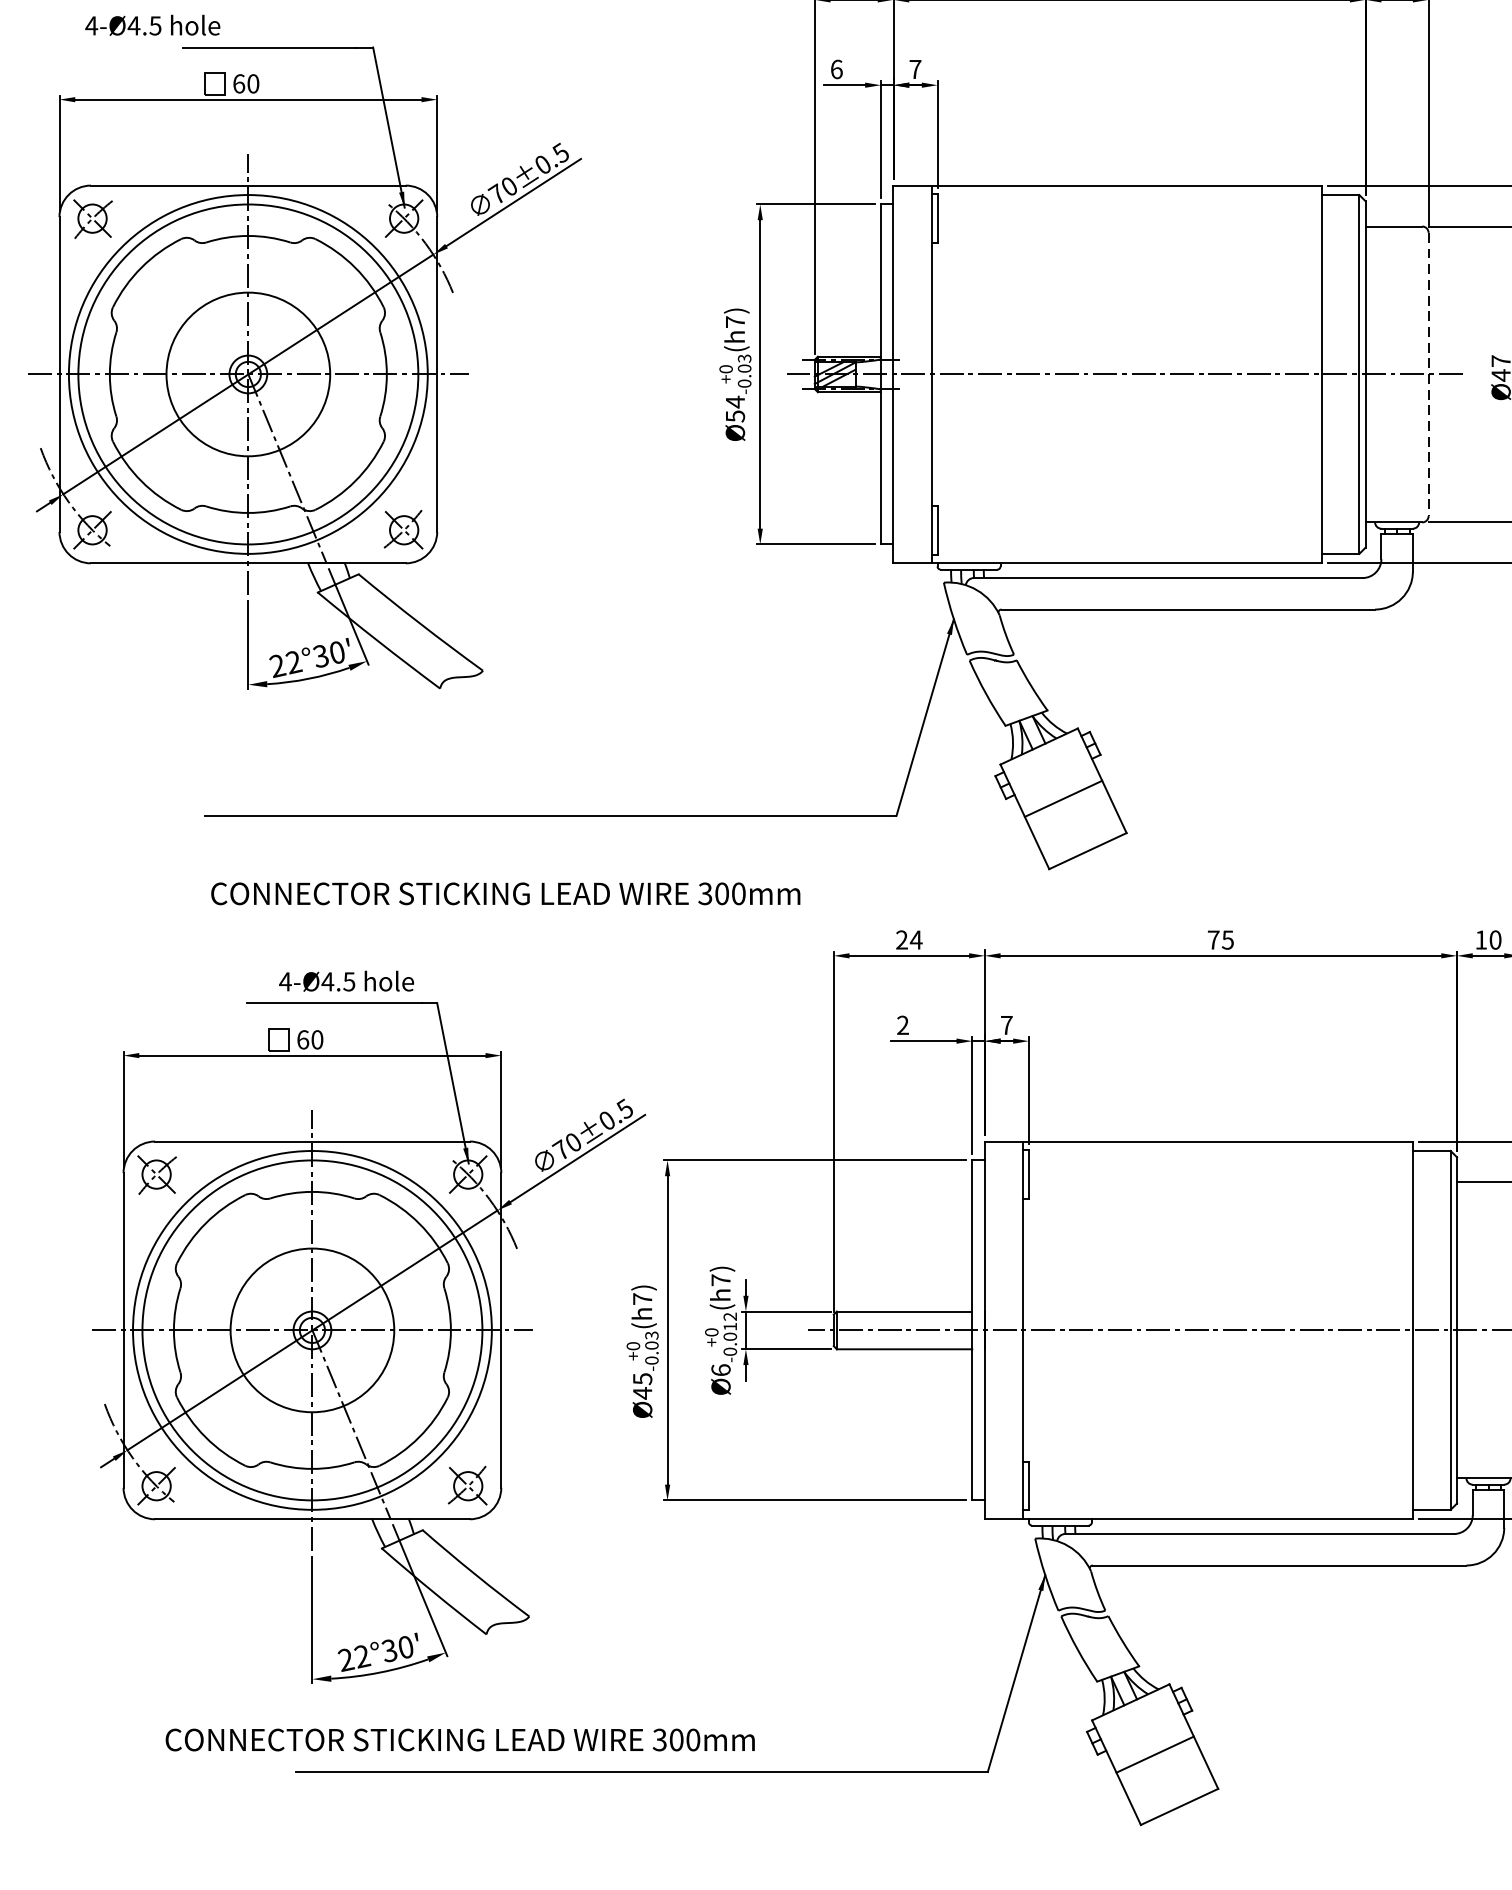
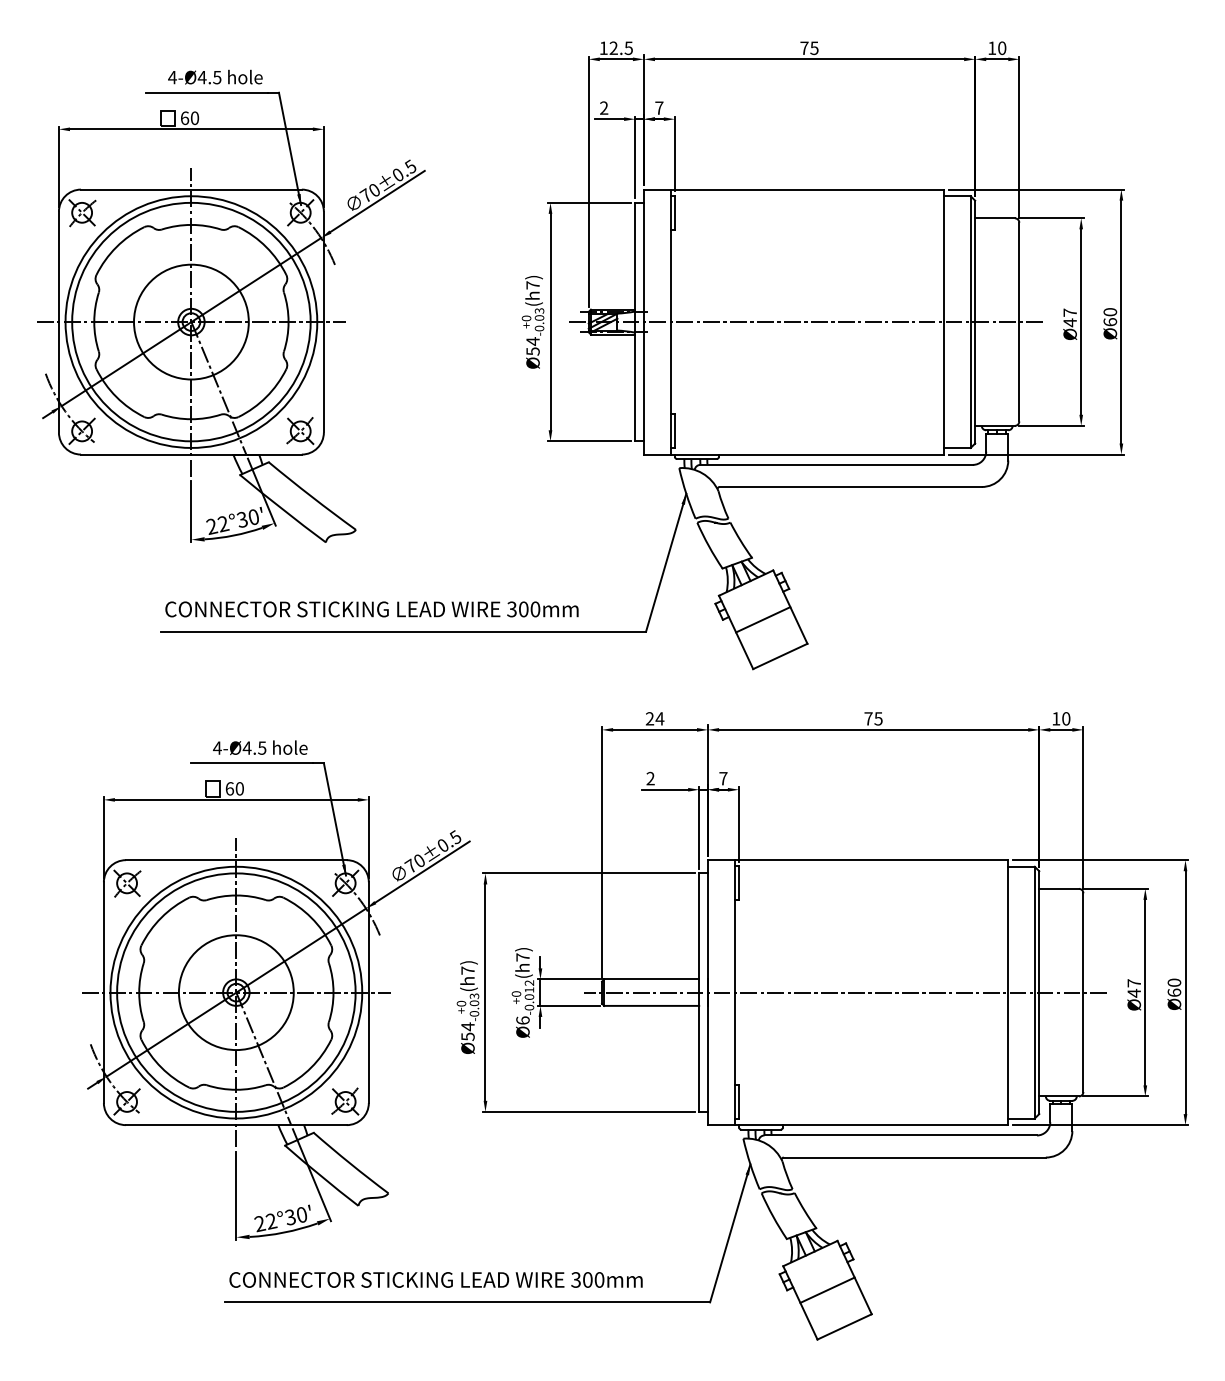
text: (152, 24) -> (215, 76), moved
text: (837, 68) -> (604, 107), 6 -> 2
line: (1428, 375) -> (1019, 322), dashed -> solid
text: (505, 893) -> (371, 609), moved
text: (641, 1385) -> (467, 1031), Ø45 -> Ø54
text: (459, 1739) -> (435, 1279), moved

